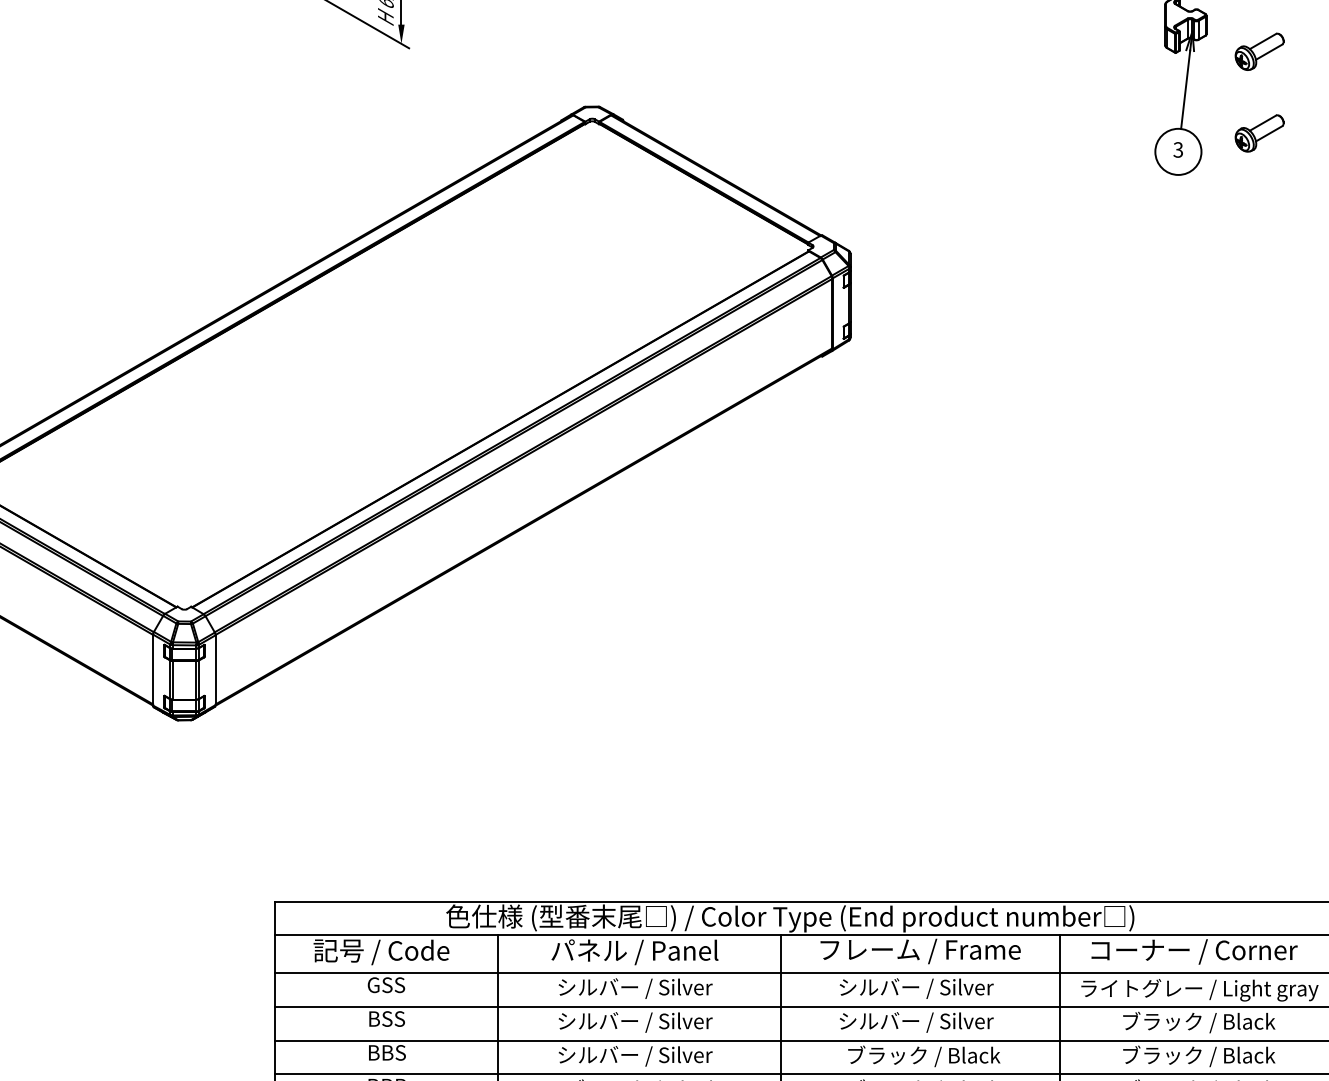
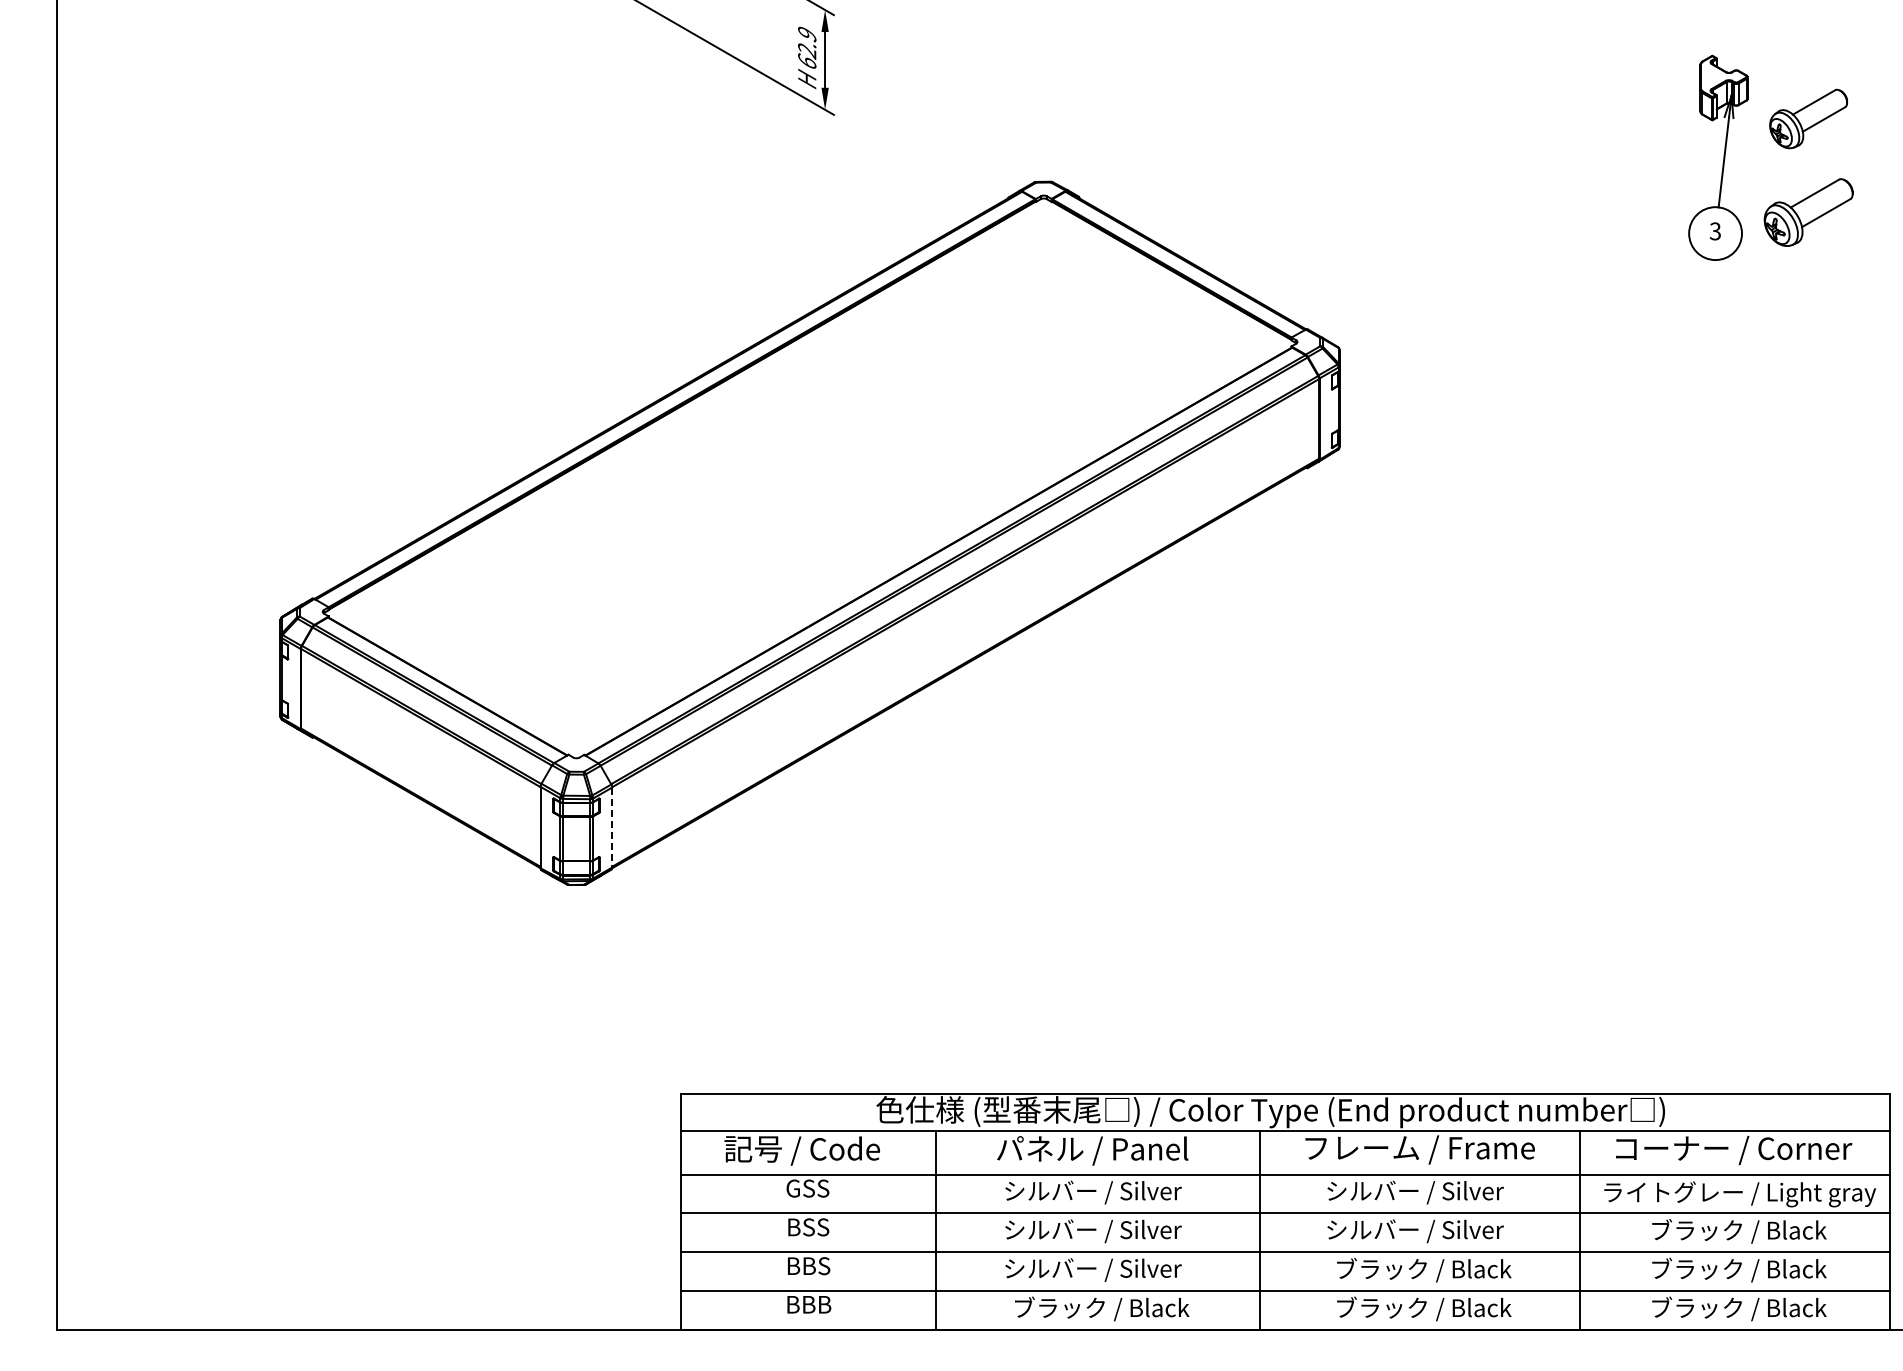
part: (1259, 51) -> (1808, 118), size x1.4
part: (1259, 133) -> (1808, 212), size x1.6
line: (215, 670) -> (612, 827), solid -> dashed

